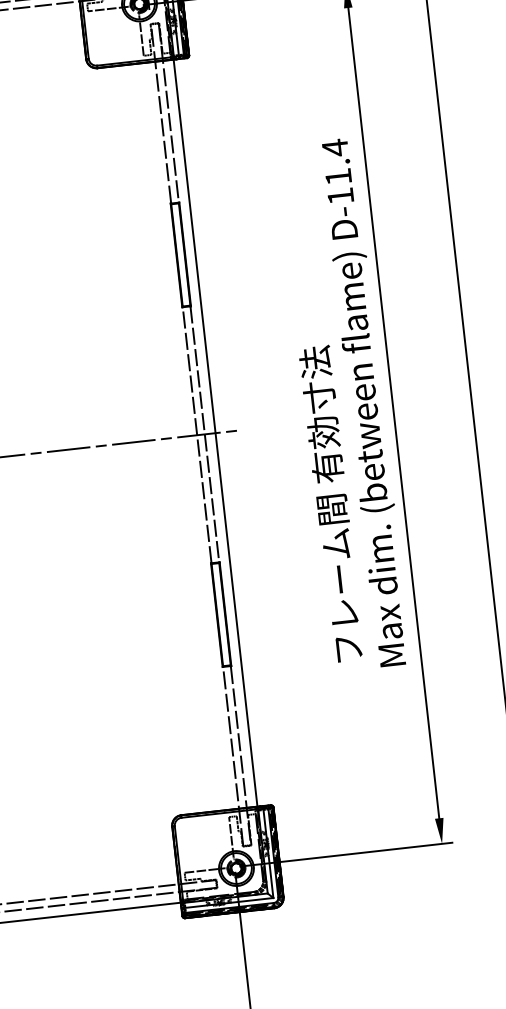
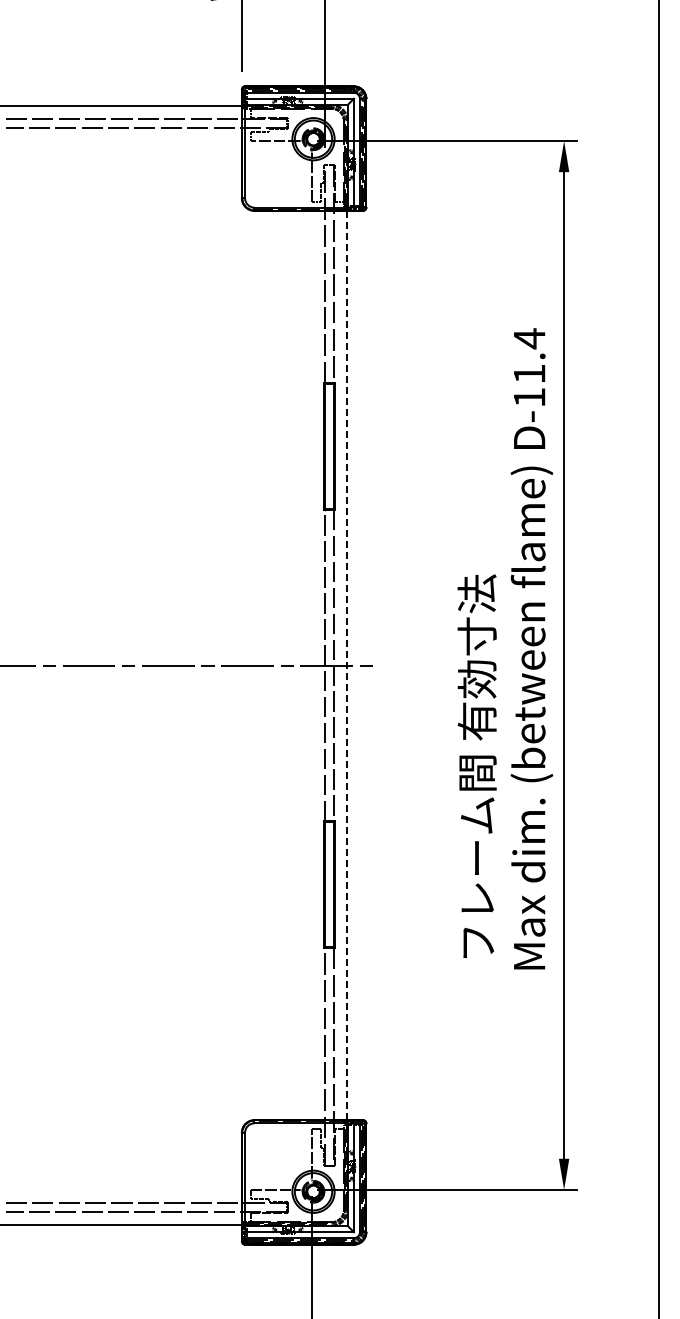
line: (215, 433) -> (347, 665), solid -> dashed

